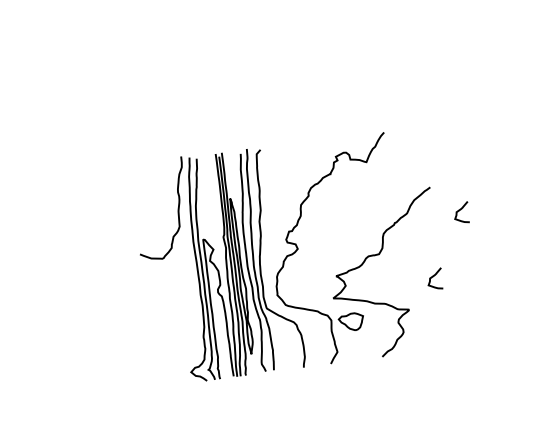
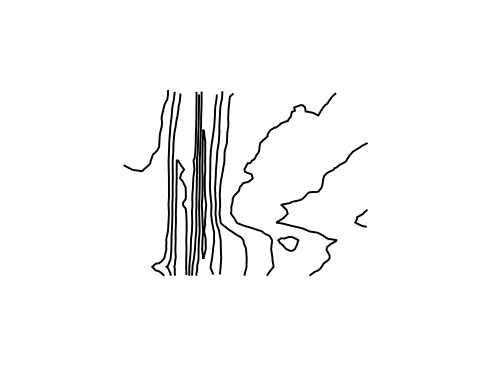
curve: (460, 210) -> (389, 165), removed

